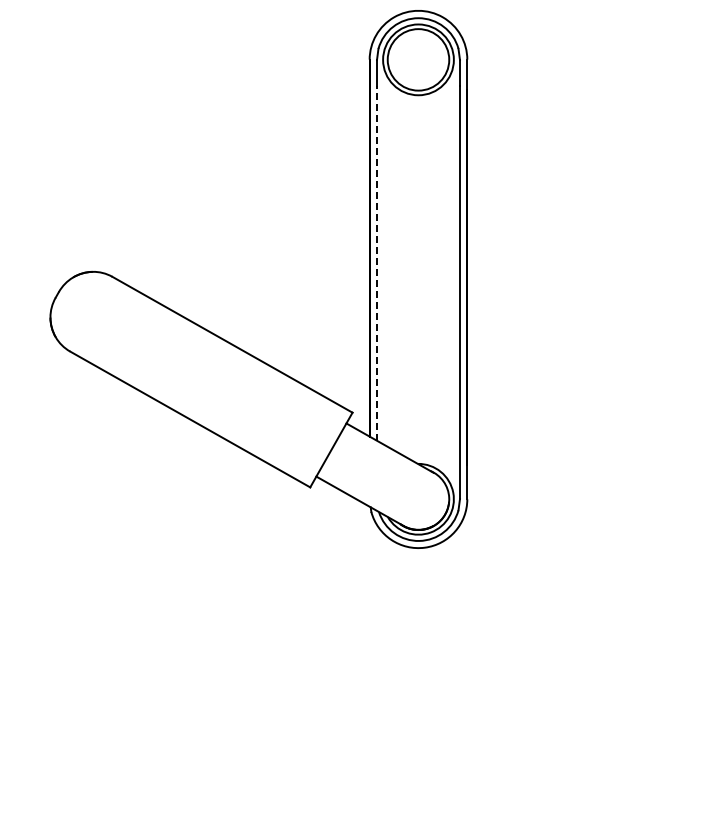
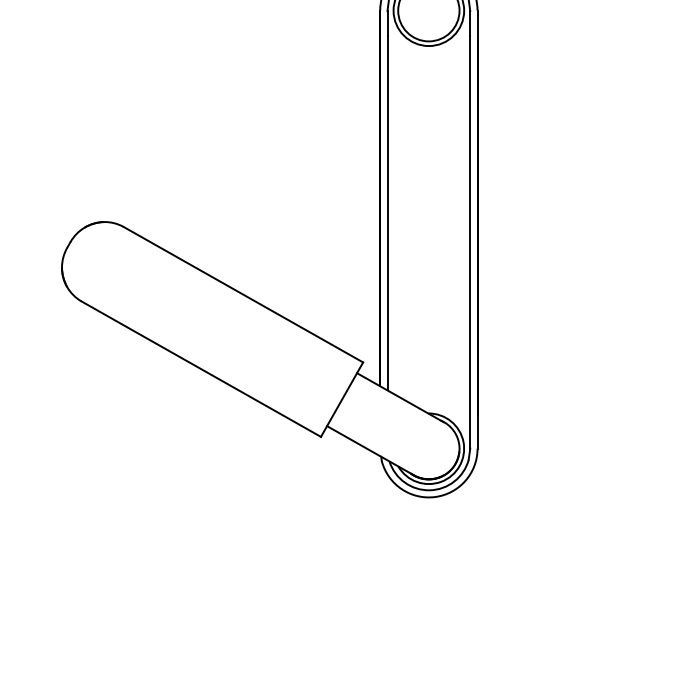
line: (376, 263) -> (387, 213), dashed -> solid

